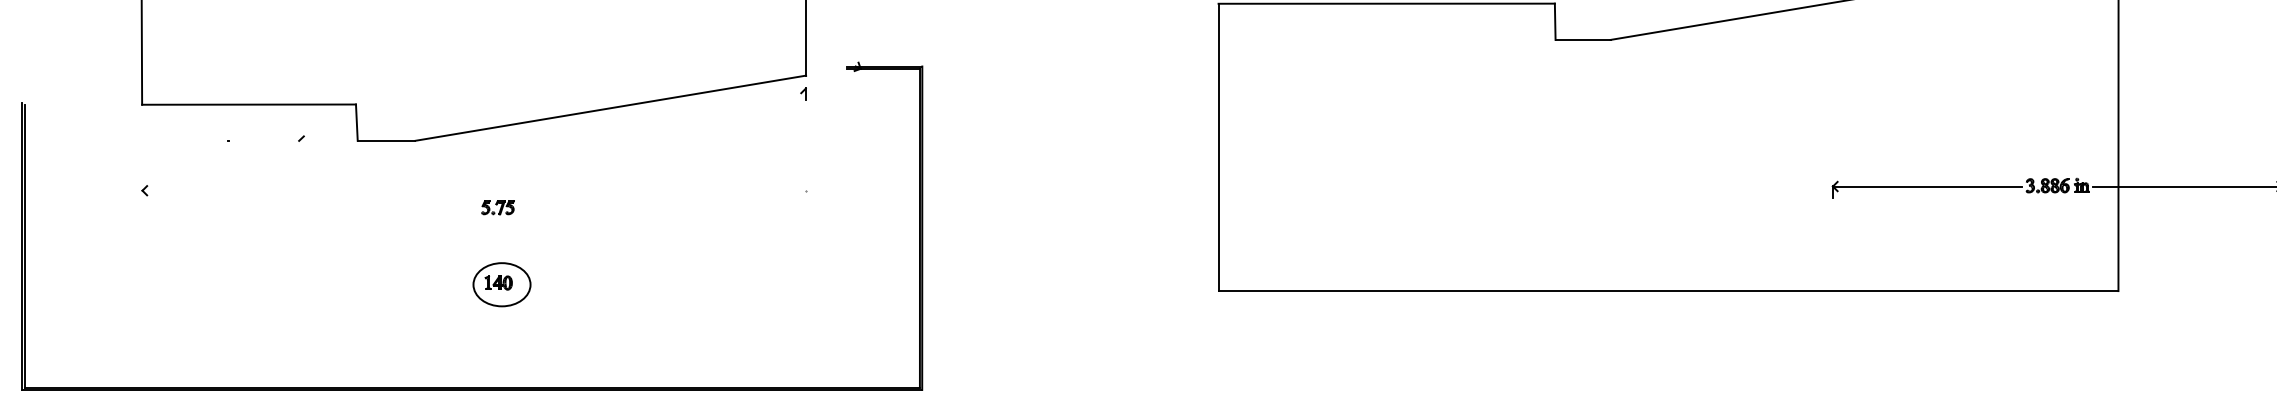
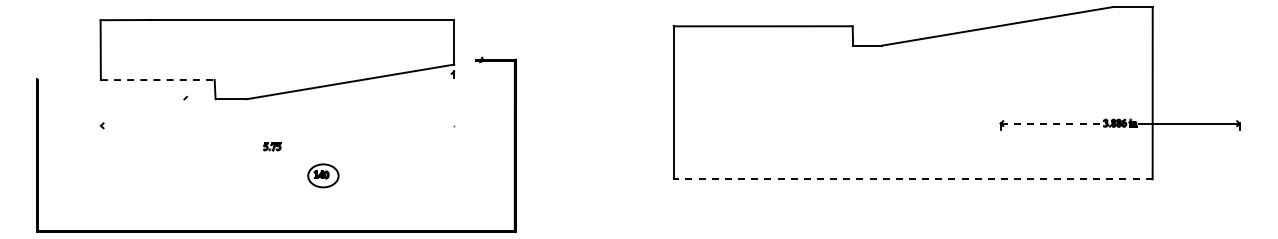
line: (248, 105) -> (157, 80), solid -> dashed
line: (1928, 186) -> (1051, 123), solid -> dashed
part: (498, 206) -> (272, 146), moved
part: (502, 284) -> (323, 175), moved
line: (1667, 291) -> (912, 179), solid -> dashed

